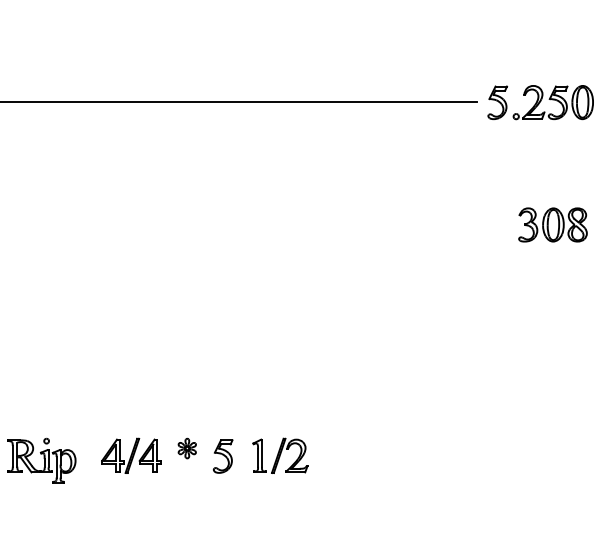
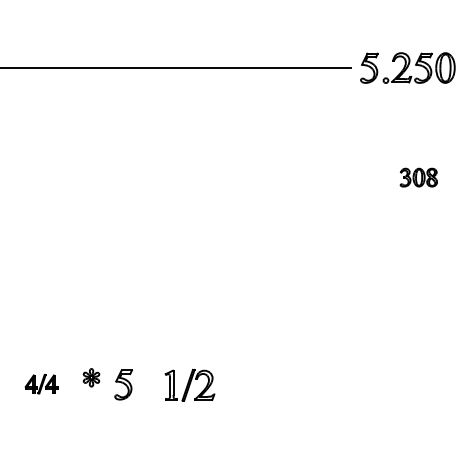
part: (552, 224) -> (418, 177), size x0.6
part: (131, 455) -> (41, 384), size x0.6
part: (280, 455) -> (190, 384), moved

